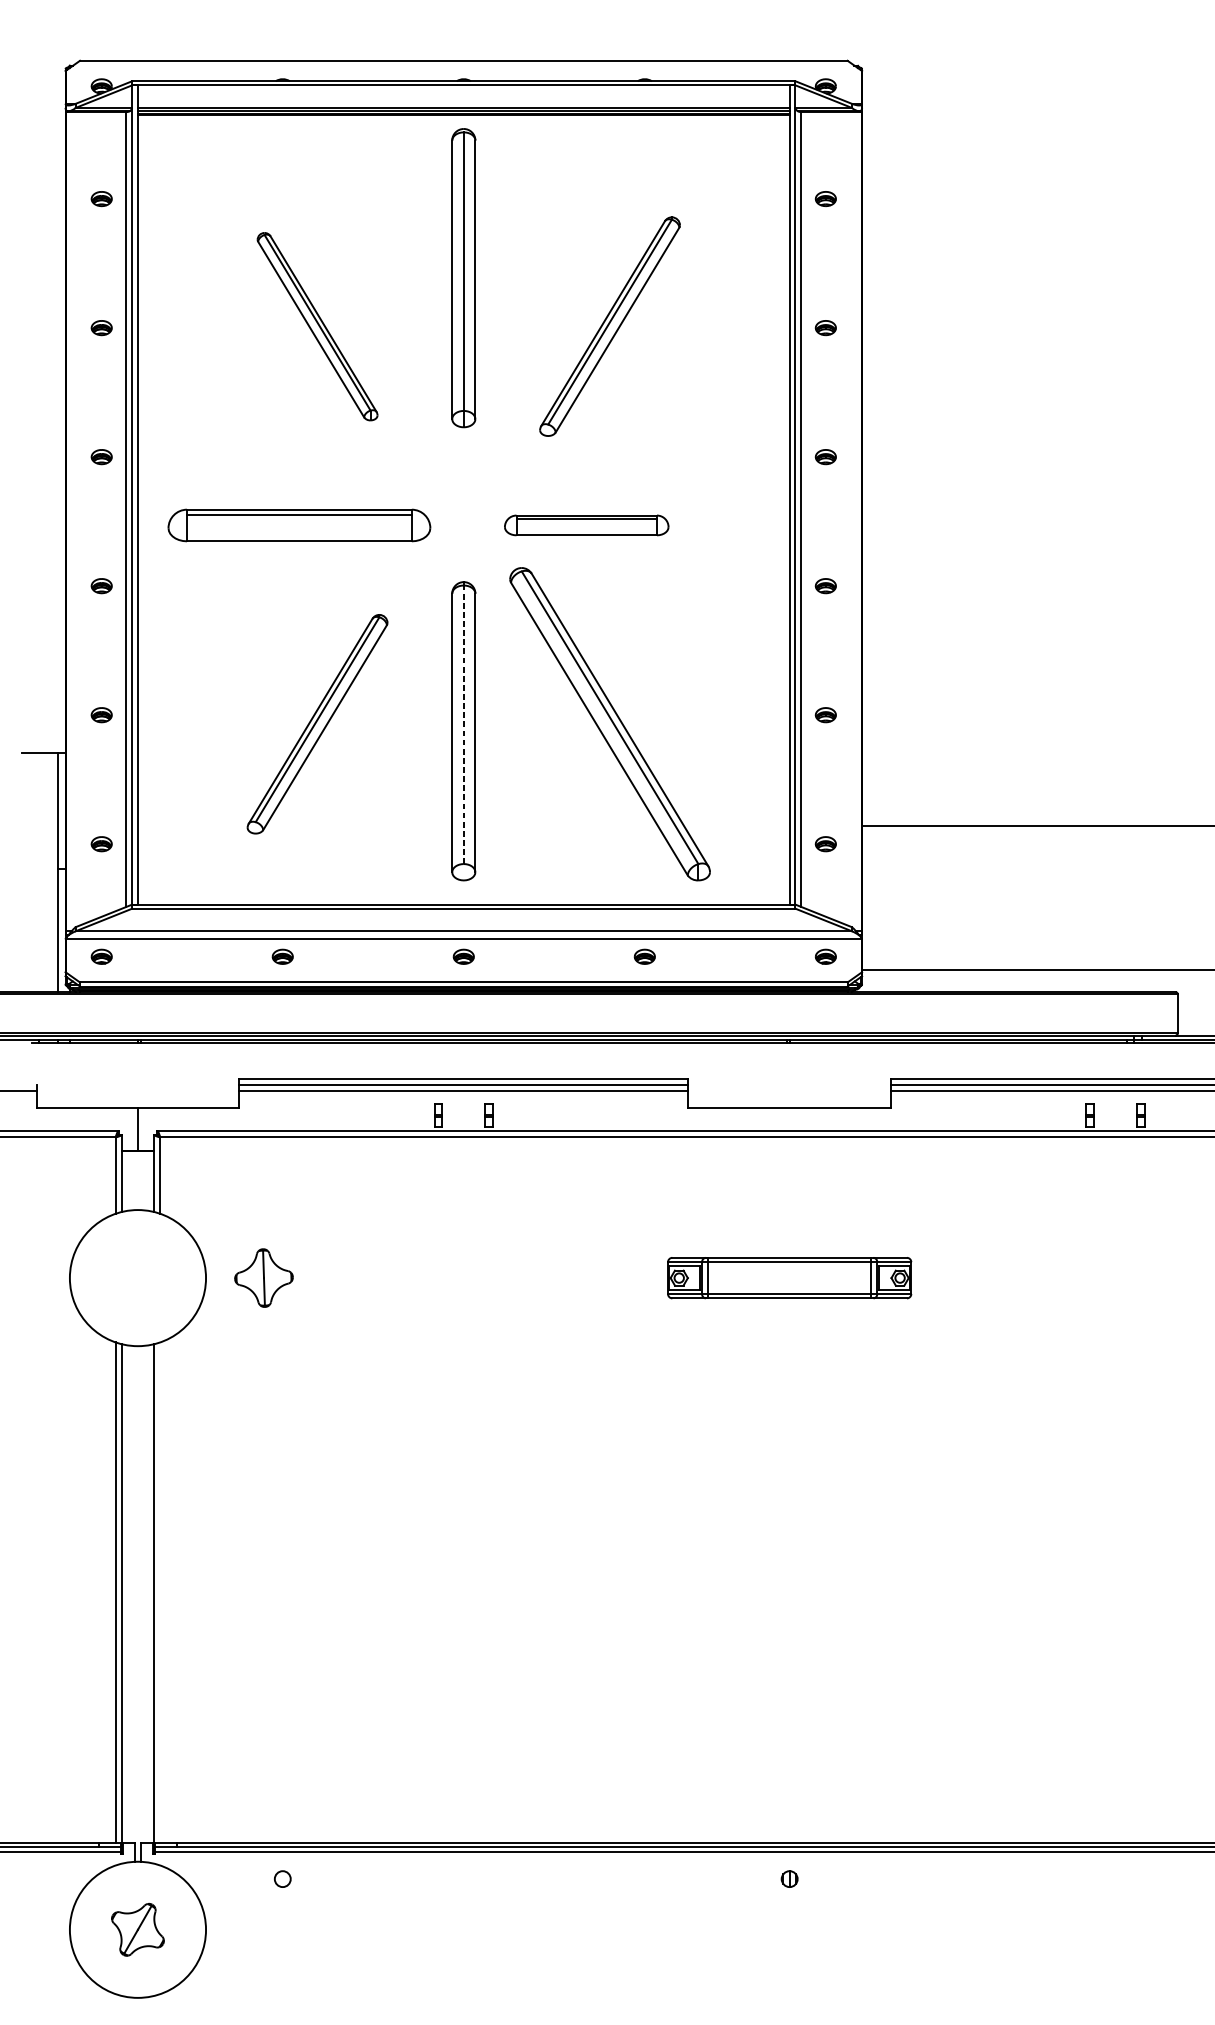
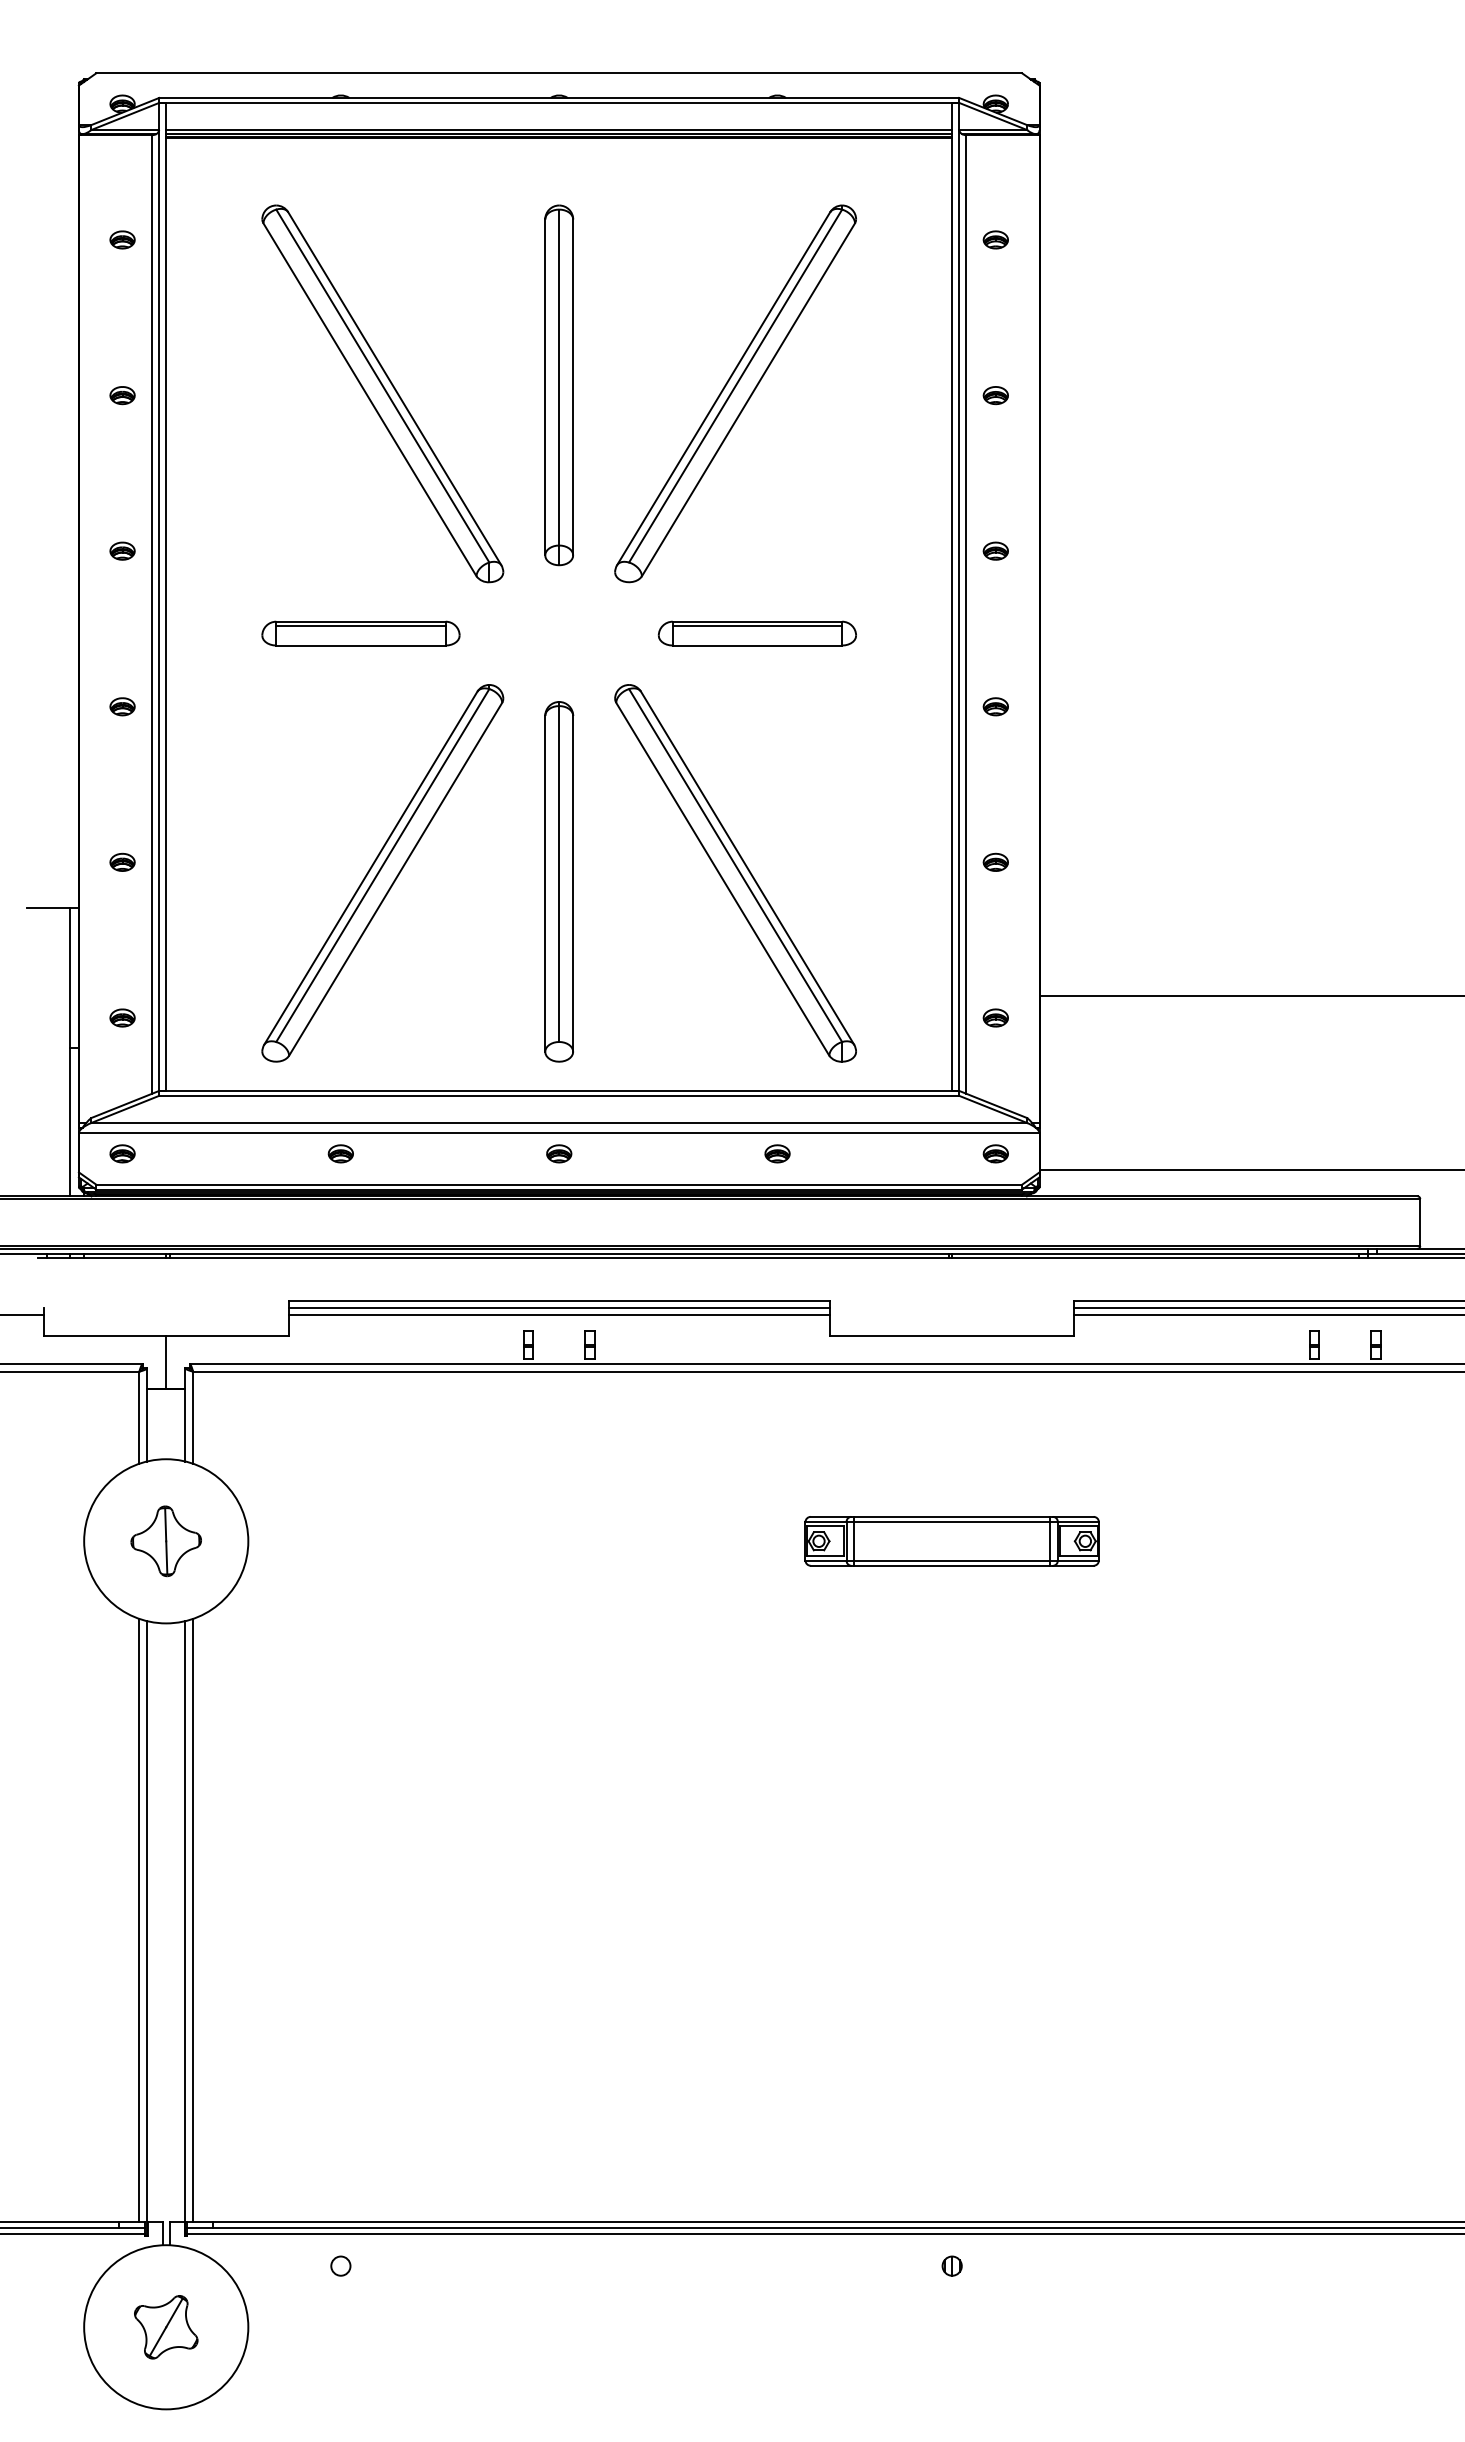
part: (464, 278) -> (559, 385), moved
part: (317, 326) -> (382, 393), size x1.67
part: (609, 326) -> (735, 393), size x1.43
part: (299, 525) -> (360, 633), size x0.62
part: (585, 525) -> (756, 633), moved
part: (317, 724) -> (382, 873), size x1.43
line: (464, 725) -> (559, 874), dashed -> solid
part: (263, 1278) -> (165, 1541), moved
line: (160, 1592) -> (193, 1920), added

